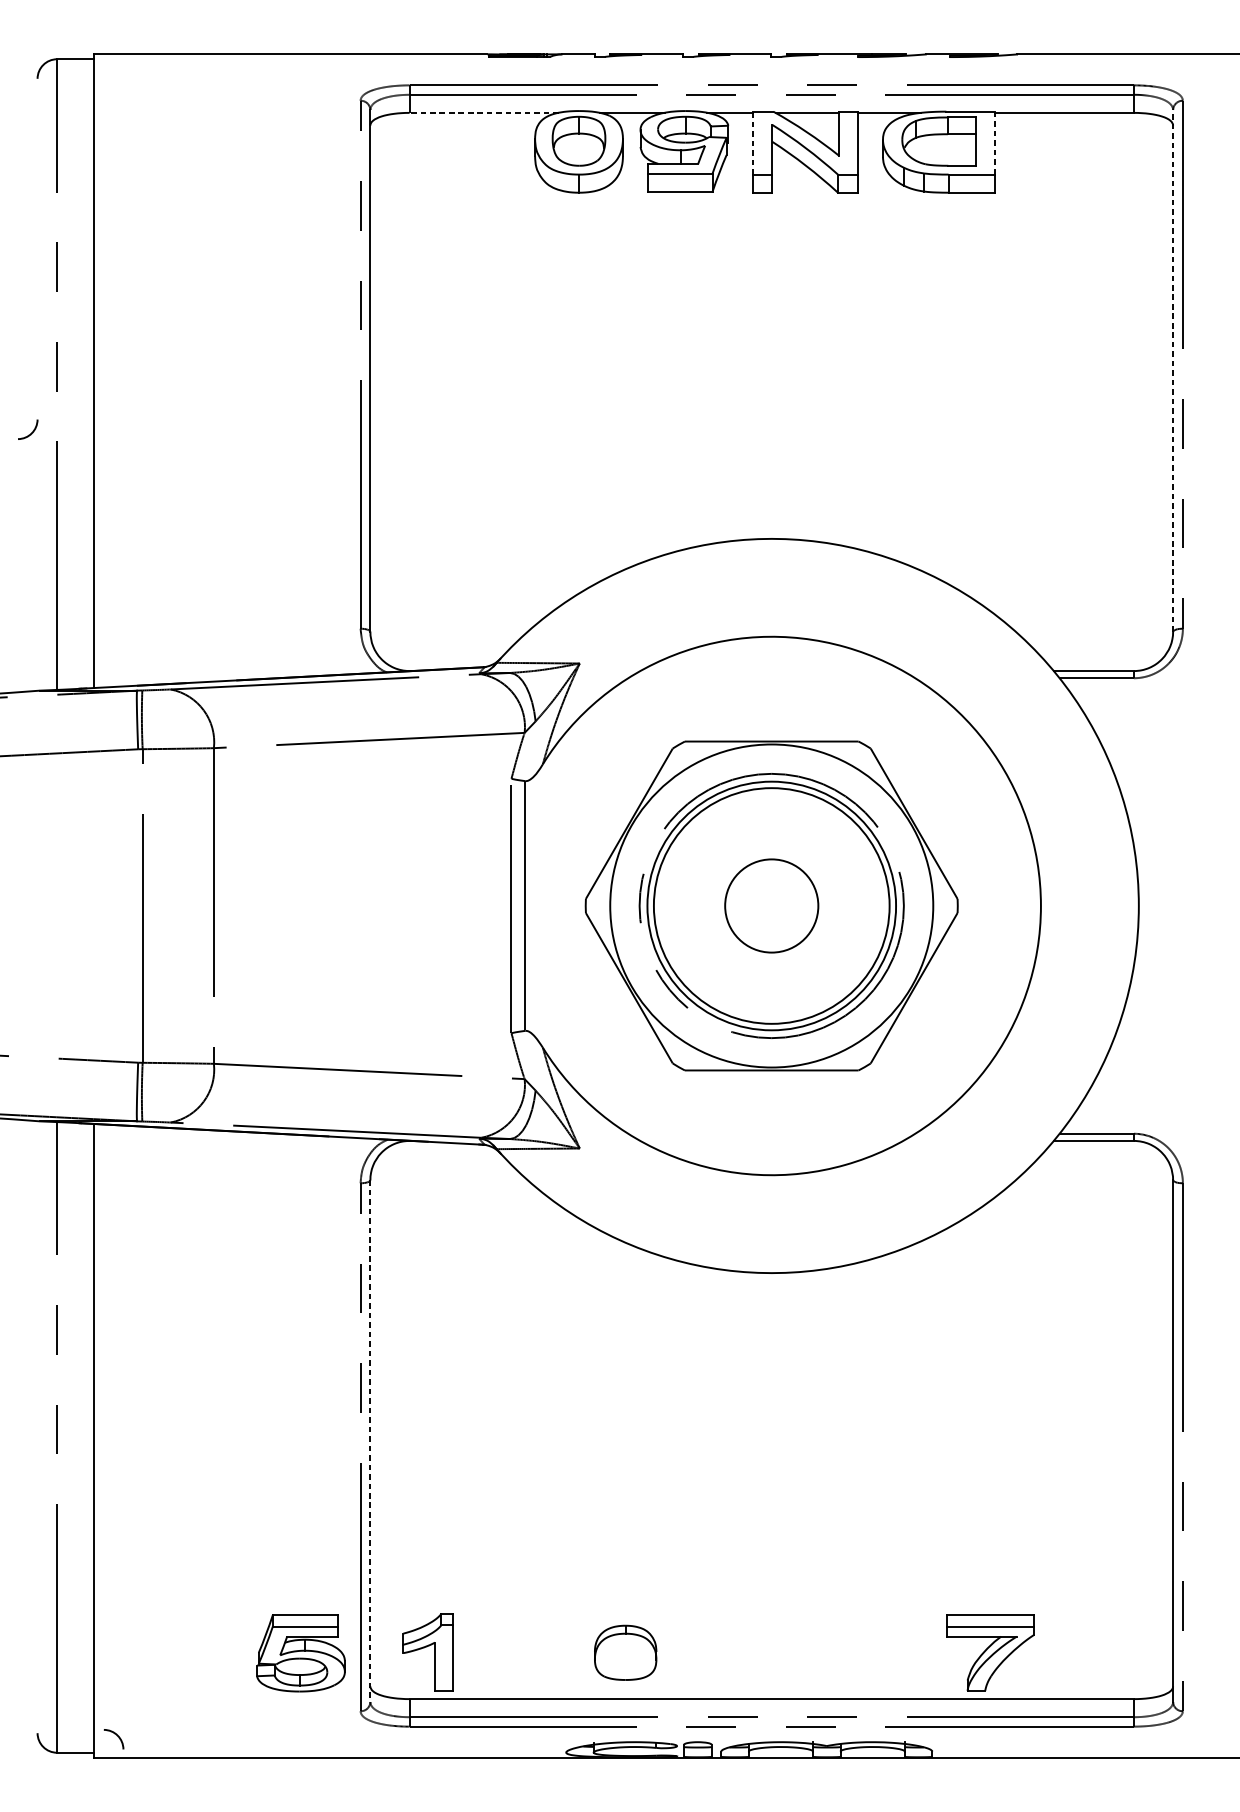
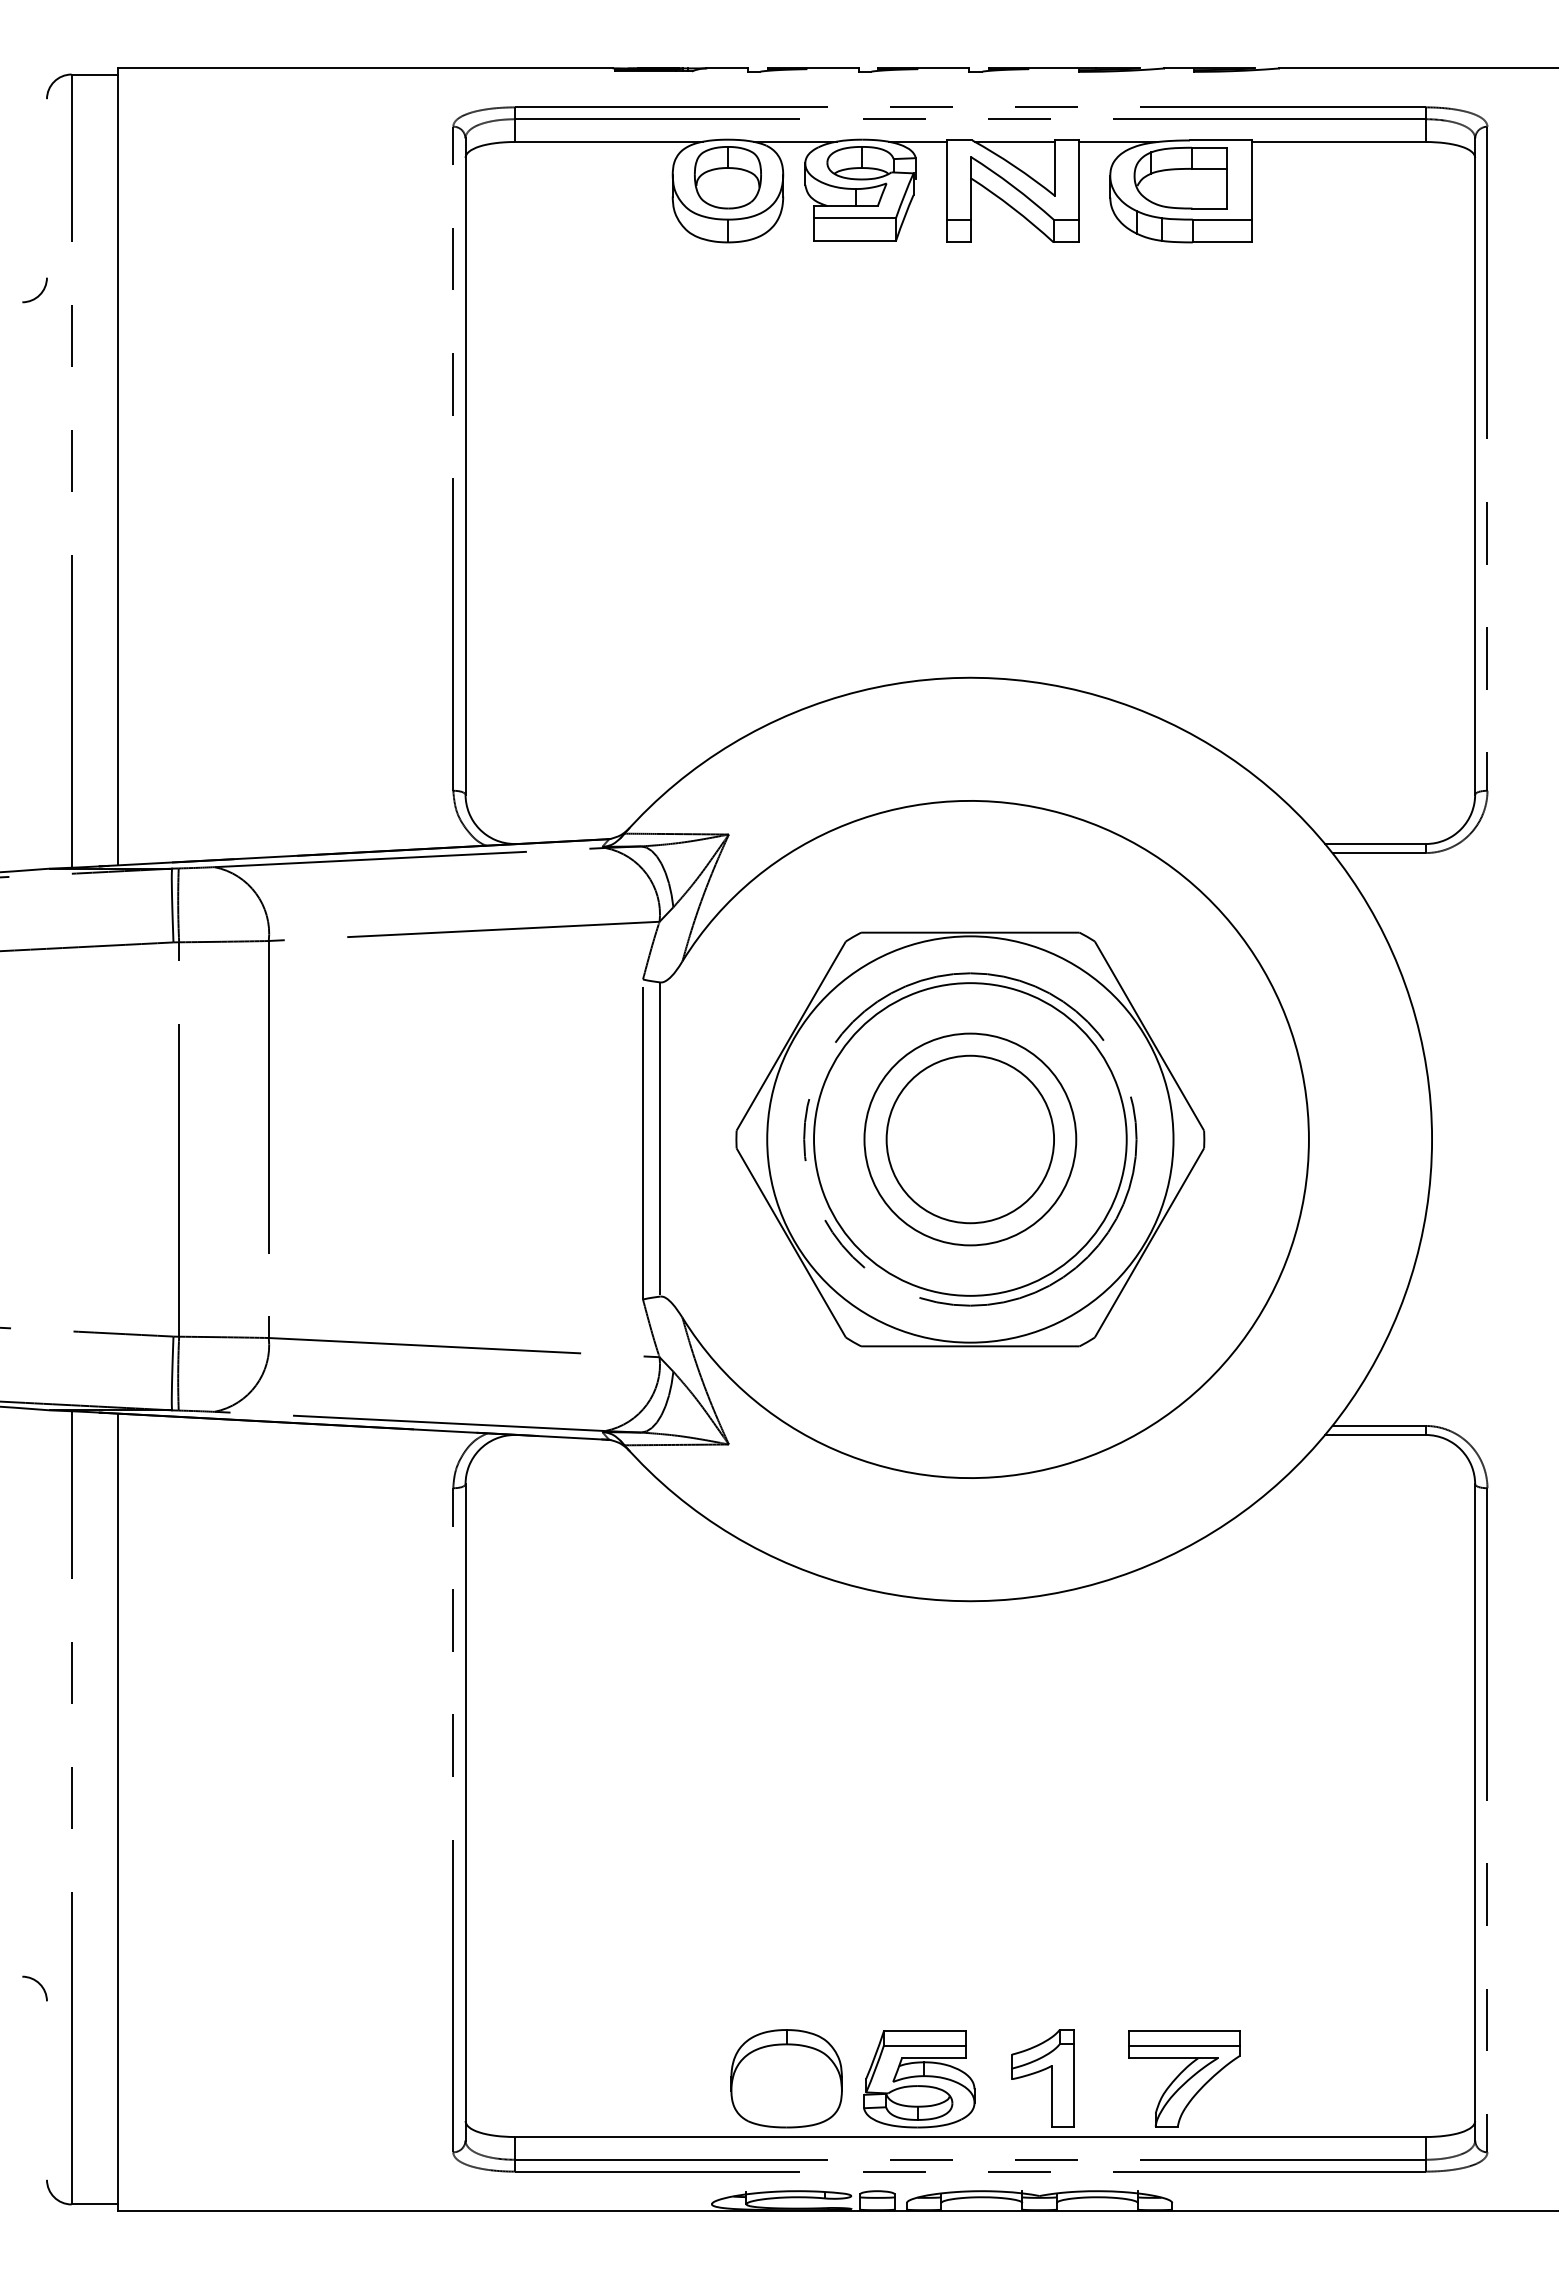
line: (484, 113) -> (608, 142), dashed -> solid
line: (752, 143) -> (946, 180), dashed -> solid
line: (995, 143) -> (1251, 180), dashed -> solid
line: (1173, 370) -> (1475, 466), dashed -> solid
arc: (30, 432) -> (38, 294), moved
circle: (771, 906) -> (970, 1139), size x0.71
circle: (771, 906) -> (970, 1139), size x1.43
line: (370, 1441) -> (465, 1812), dashed -> solid
part: (425, 1647) -> (1039, 2072), moved
part: (625, 1652) -> (786, 2078), size x1.43
part: (990, 1652) -> (1184, 2078), moved
part: (301, 1653) -> (919, 2079), moved
arc: (116, 1736) -> (38, 1984), moved

